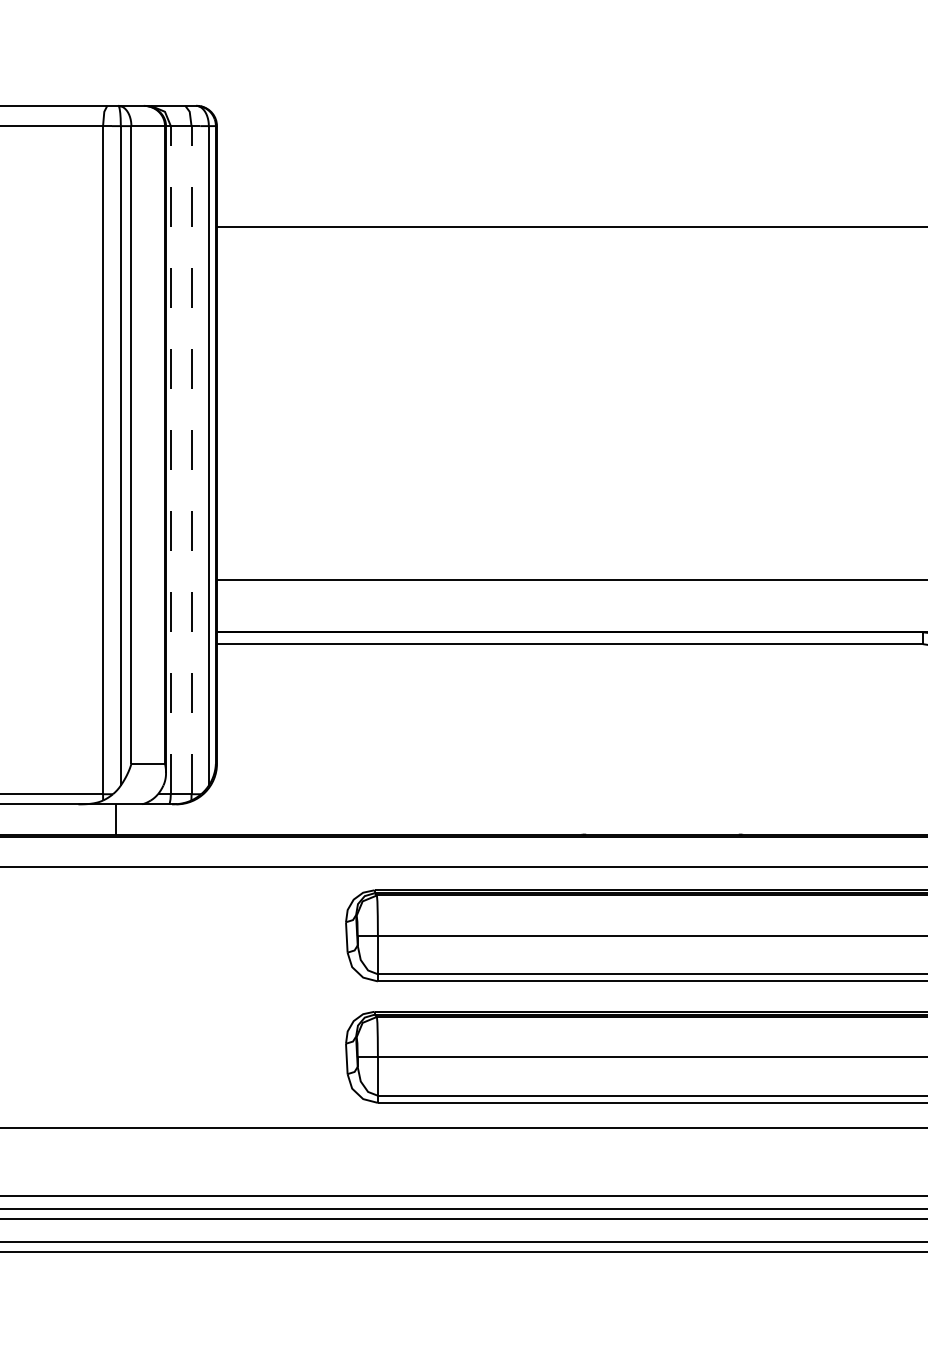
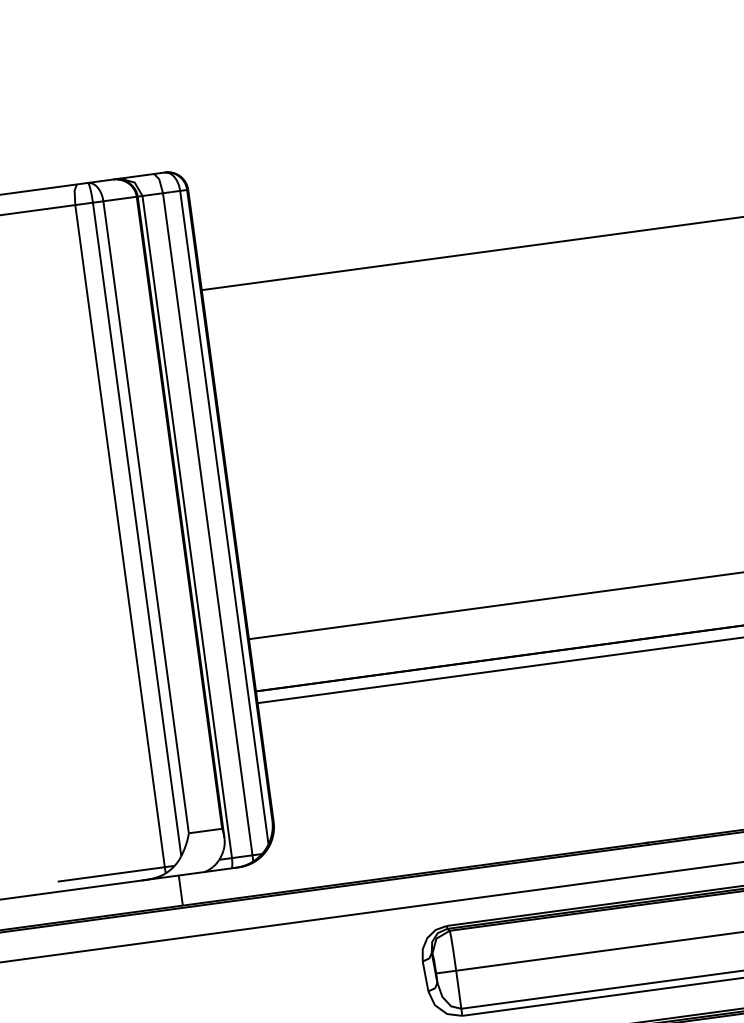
line: (170, 459) -> (186, 526), dashed -> solid
line: (191, 459) -> (207, 523), dashed -> solid

